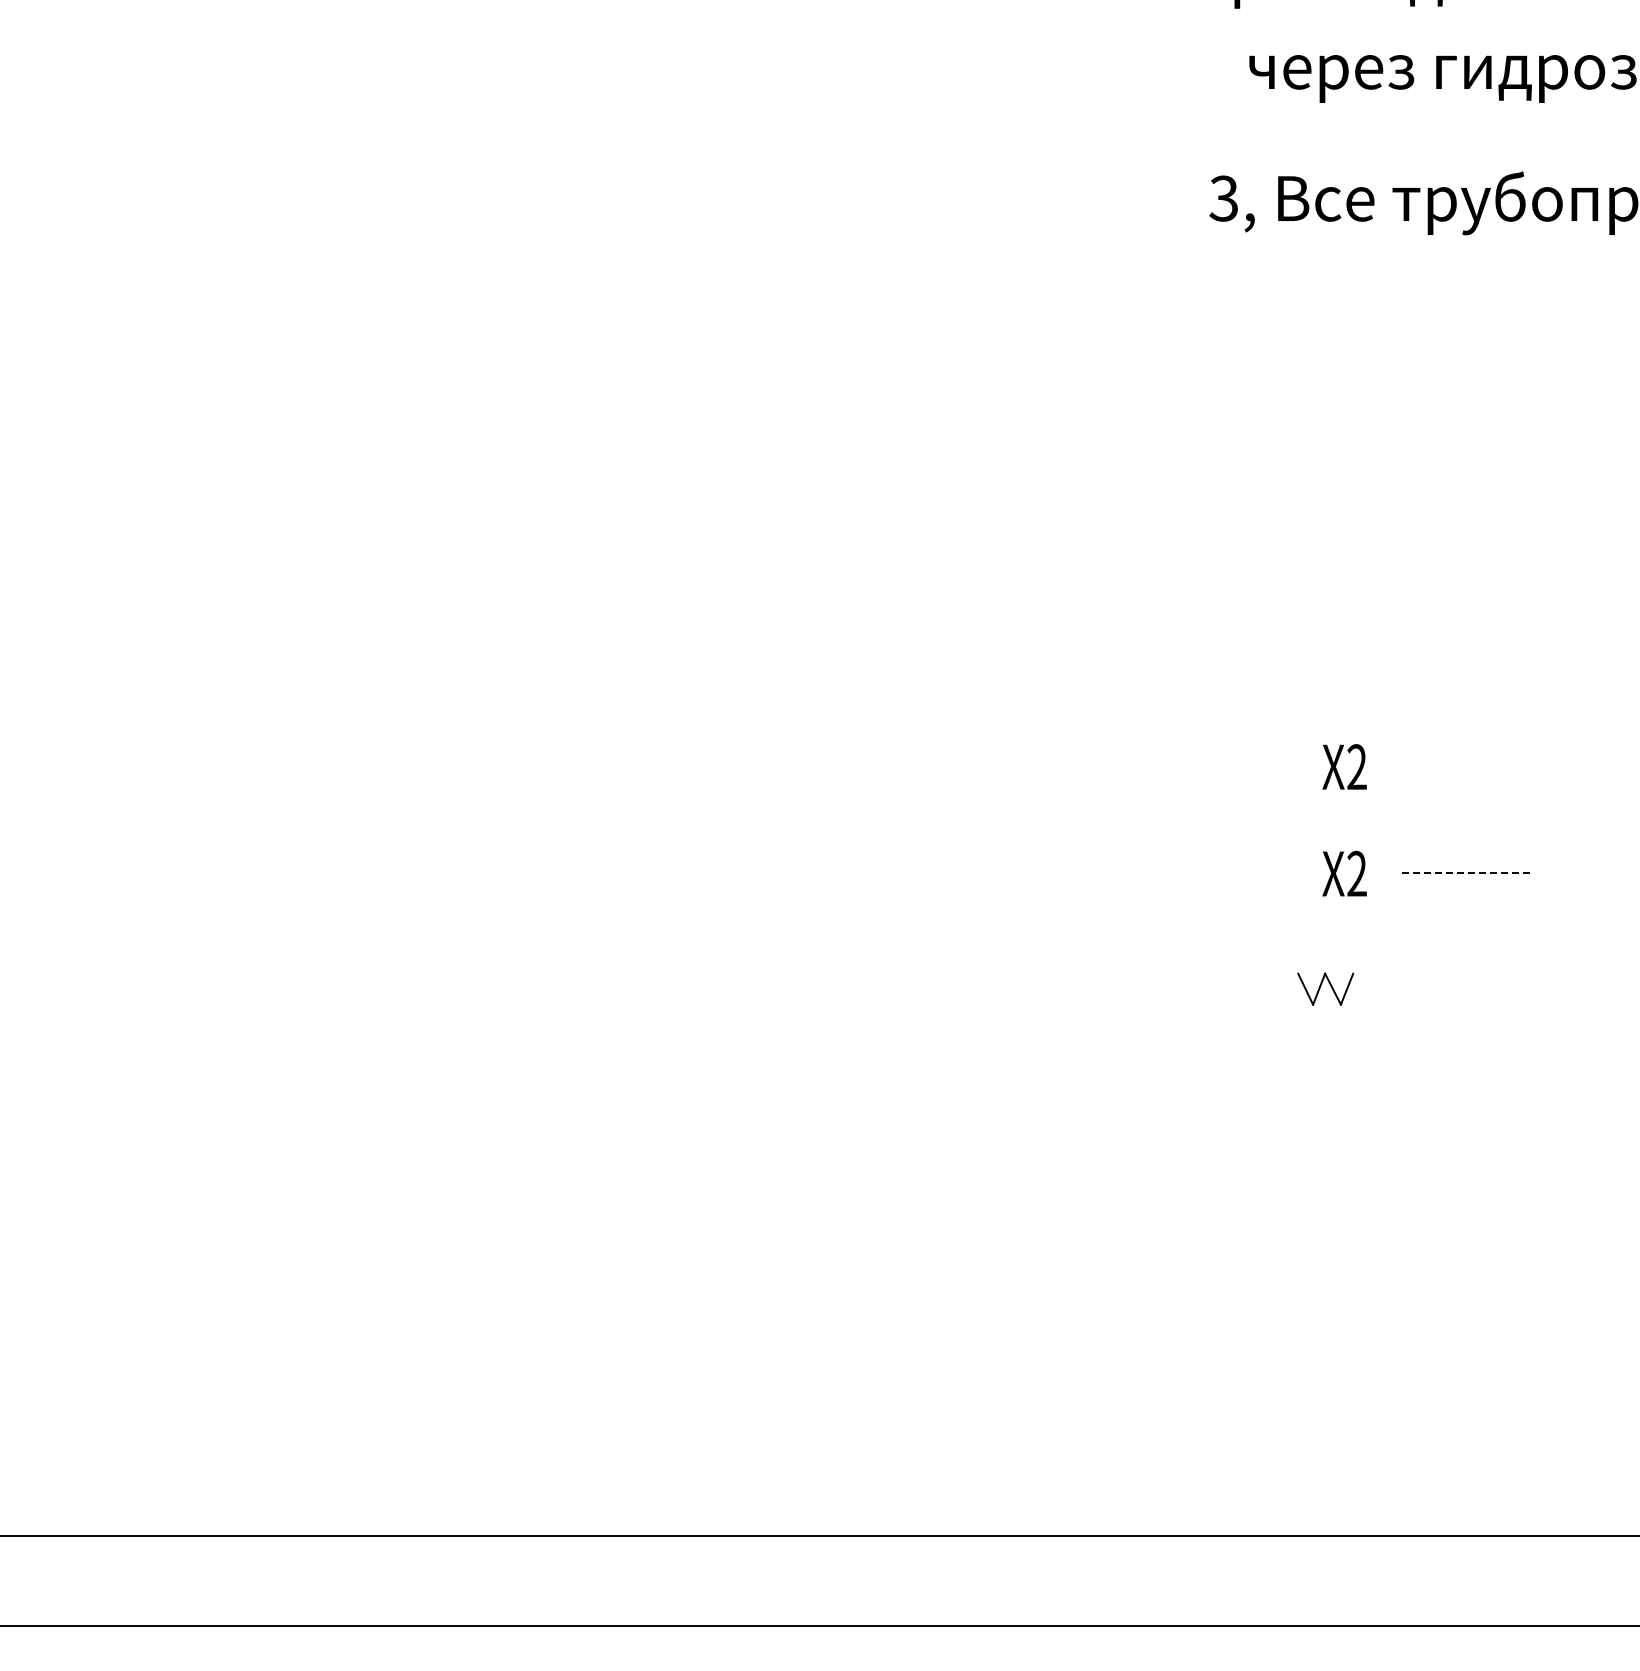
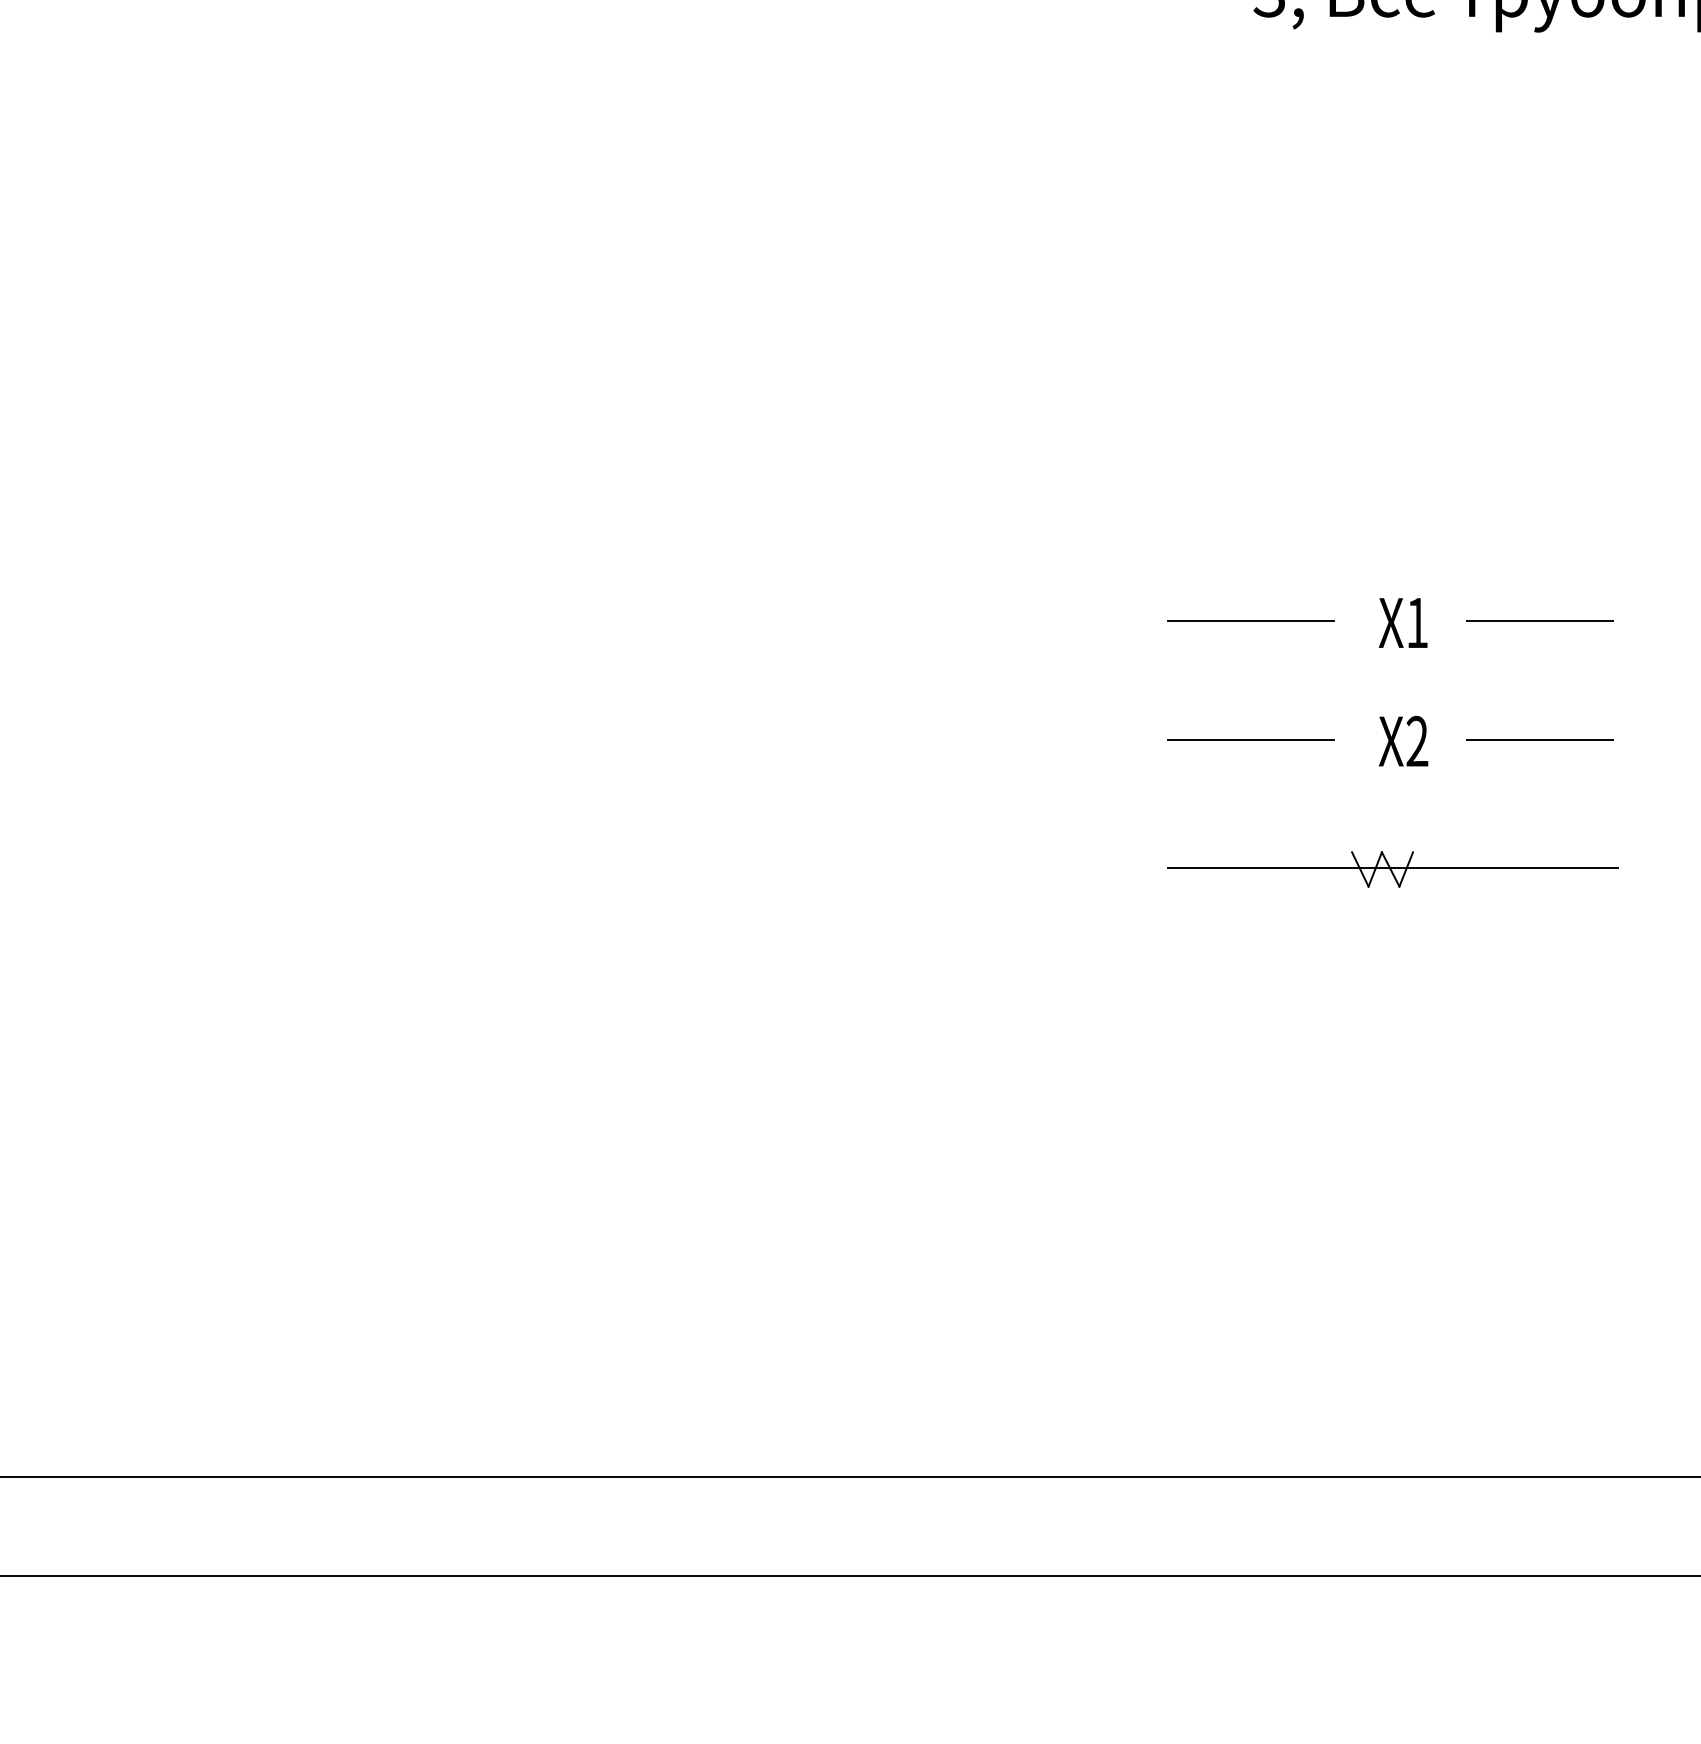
line: (1206, 765) -> (1250, 621), added
line: (1467, 765) -> (1539, 621), added
text: (1356, 766) -> (1416, 622), 2 -> 1
line: (1206, 872) -> (1250, 739), added
line: (1467, 872) -> (1539, 739), dashed -> solid
line: (1334, 987) -> (1392, 867), added

